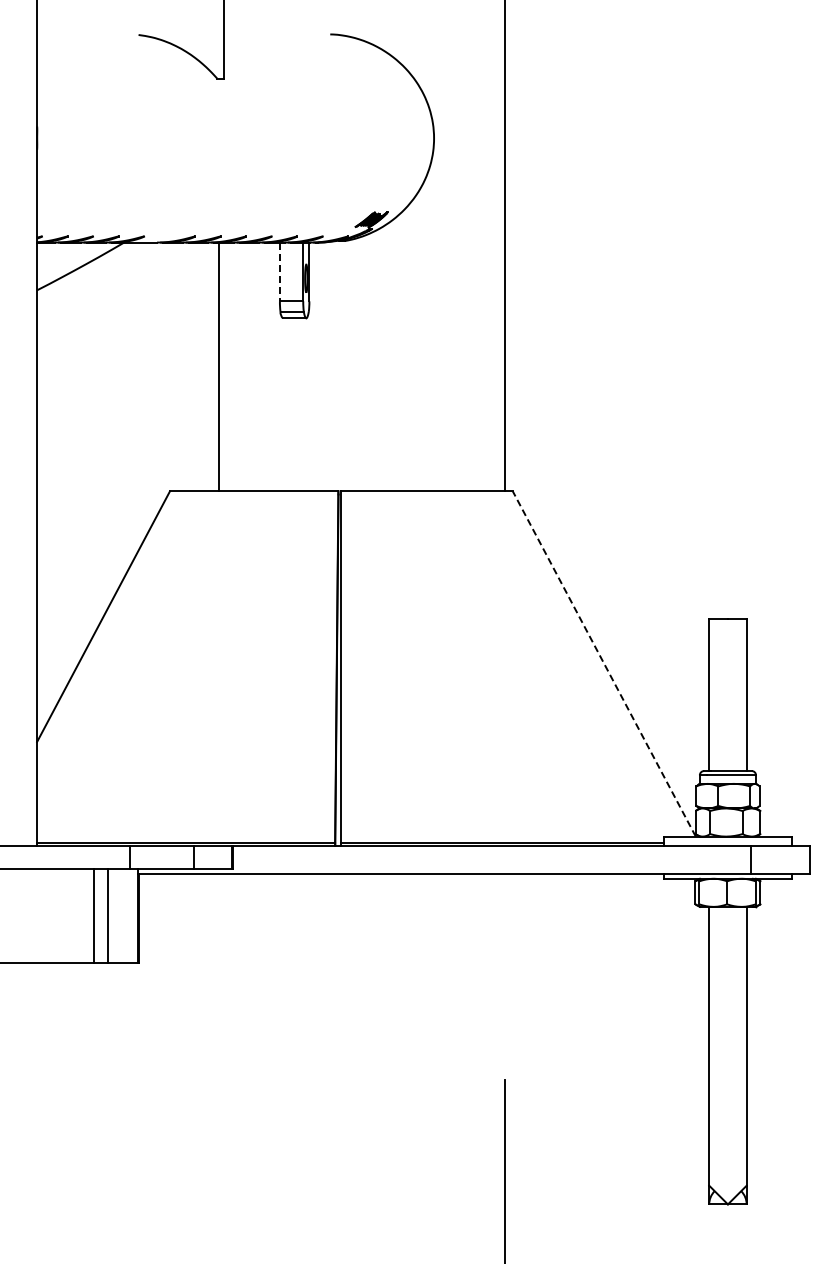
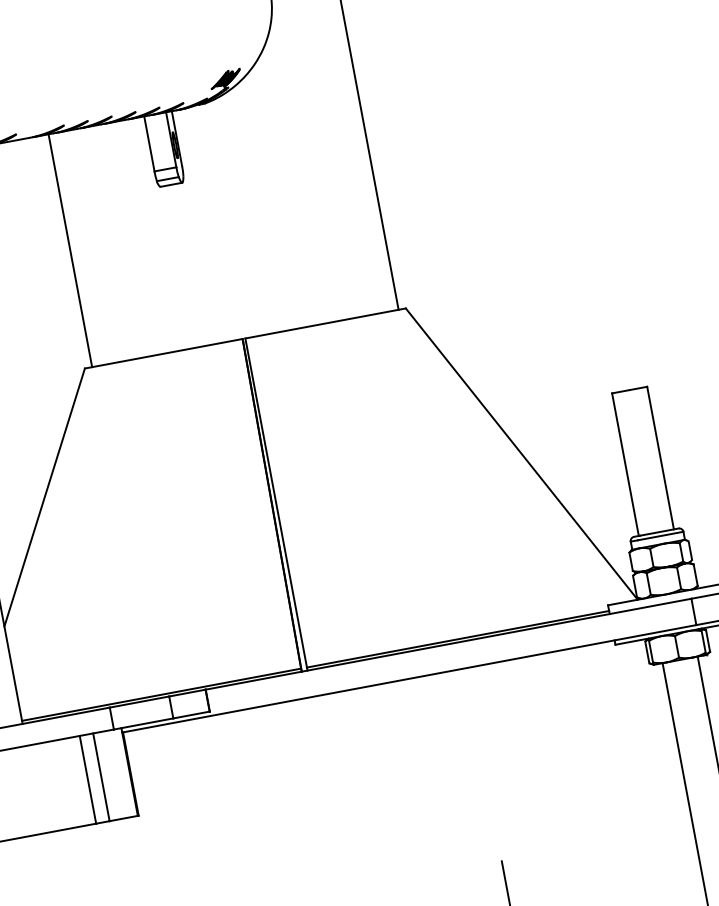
line: (279, 272) -> (149, 144), dashed -> solid
line: (218, 366) -> (70, 250), moved
line: (604, 663) -> (521, 453), dashed -> solid

